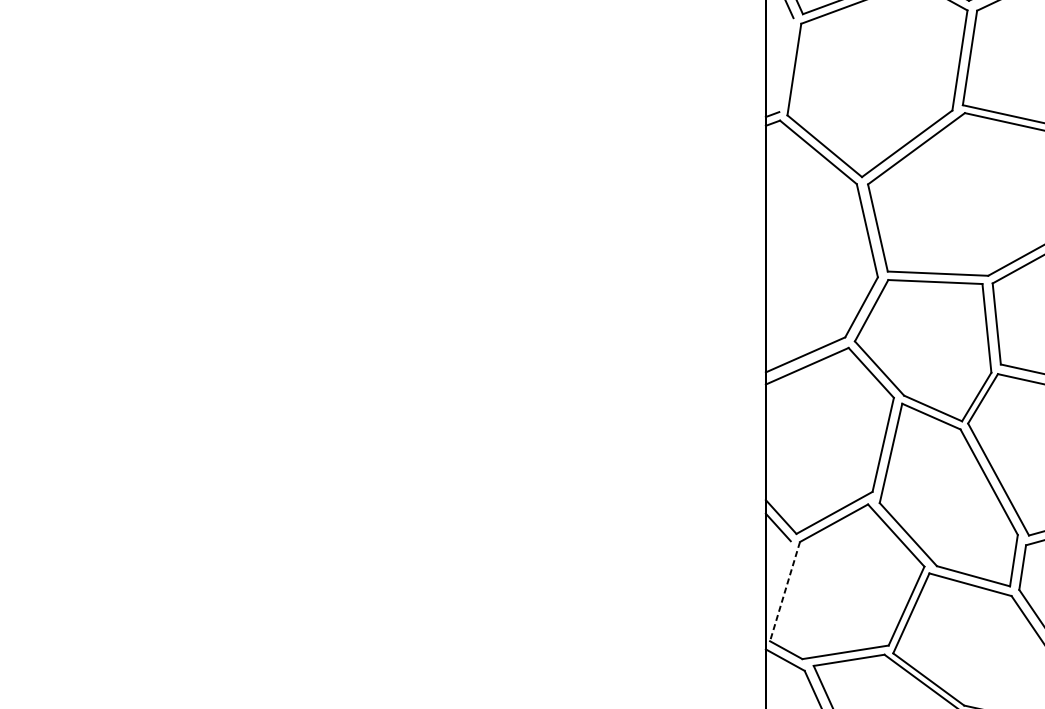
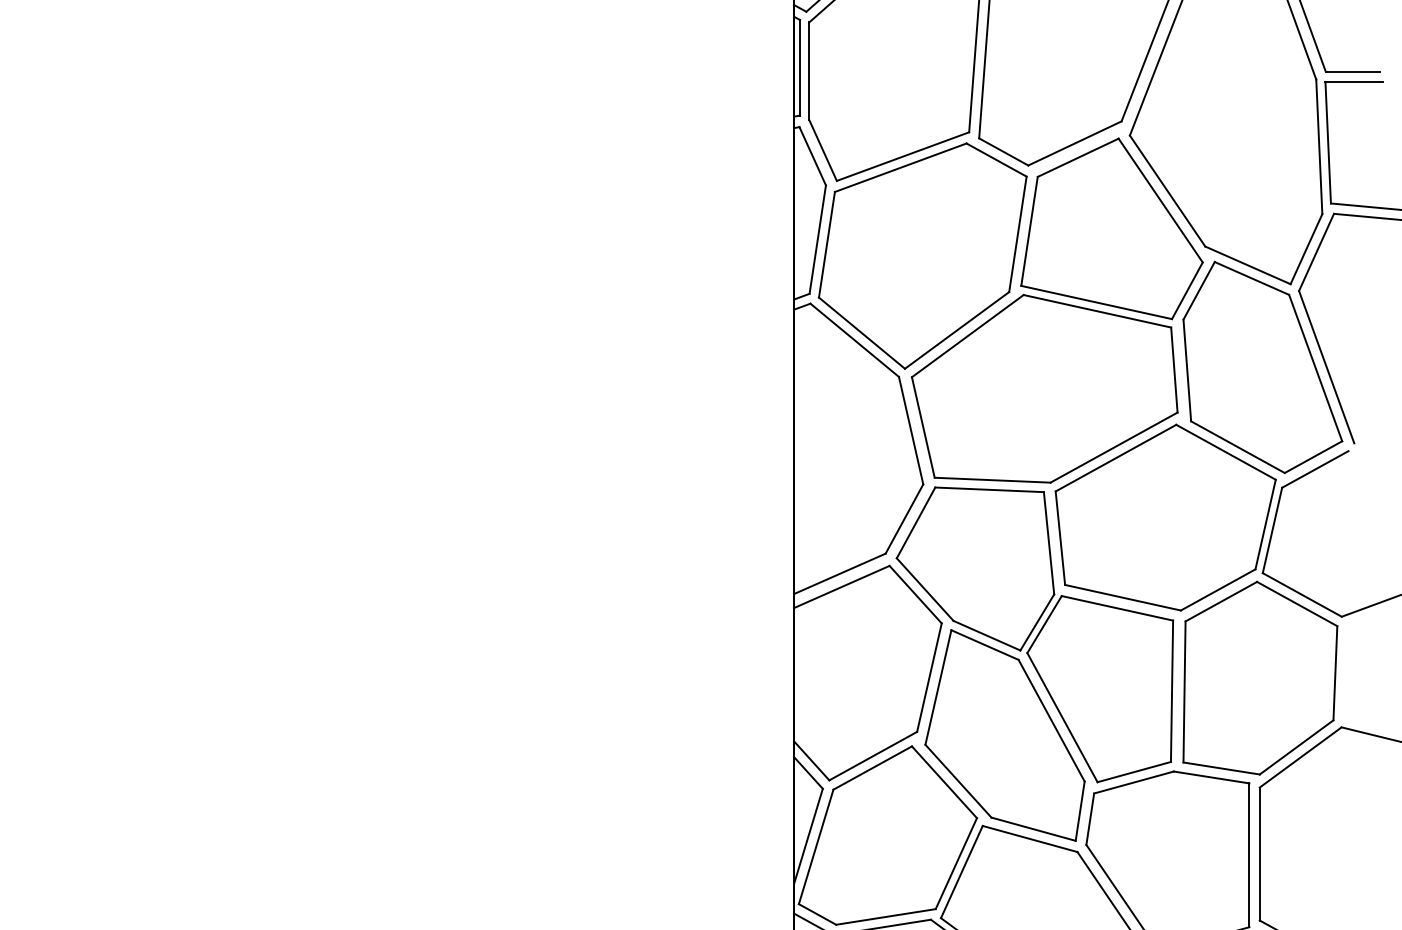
line: (786, 64) -> (817, 239), added
line: (778, 582) -> (808, 836), added
line: (785, 591) -> (816, 846), dashed -> solid

